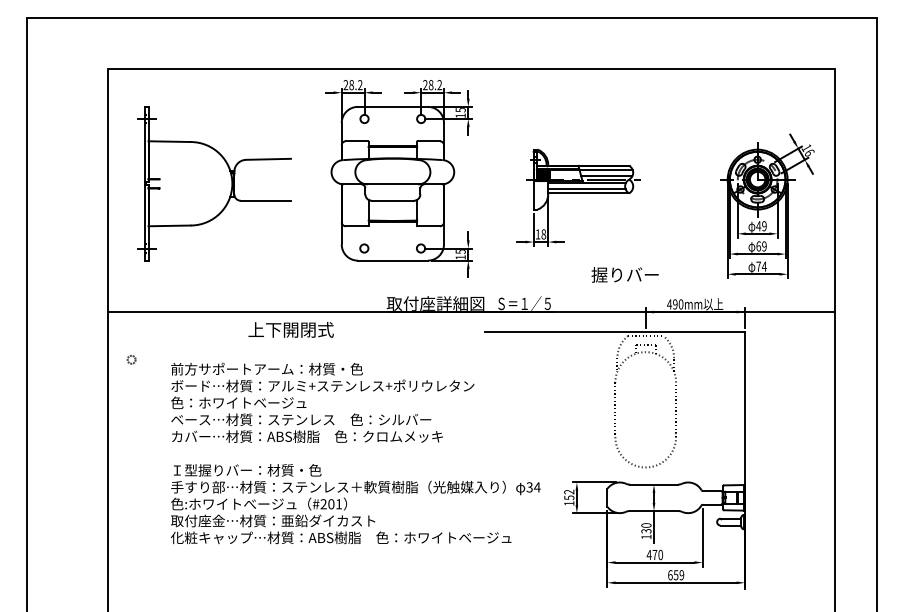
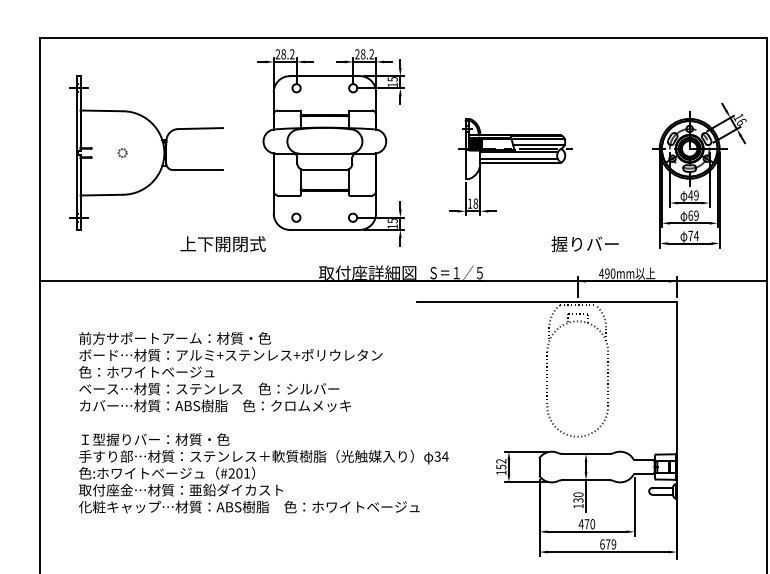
text: (624, 274) -> (584, 243), moved
text: (290, 329) -> (222, 243), moved
circle: (131, 359) -> (122, 152), moved
text: (355, 453) -> (263, 422), moved
text: (675, 575) -> (607, 544), 659 -> 679

